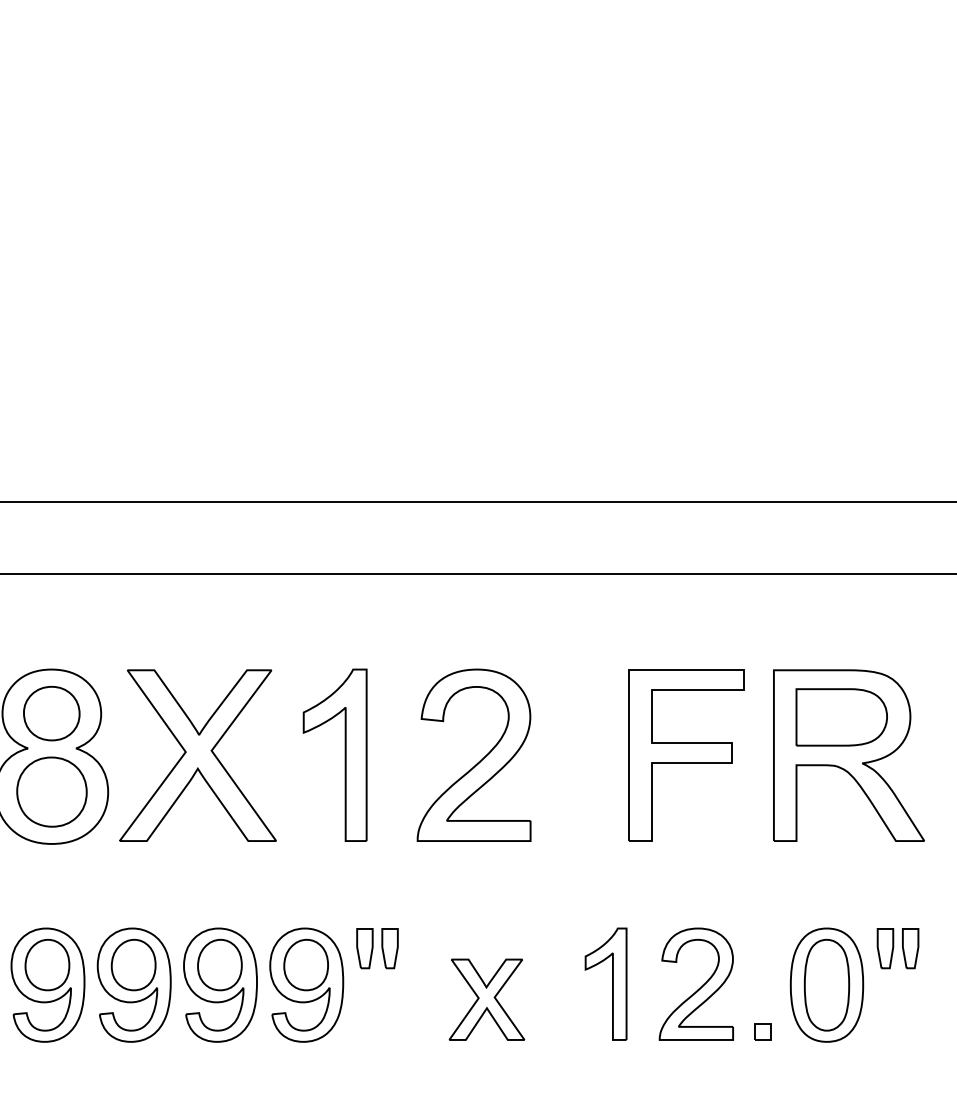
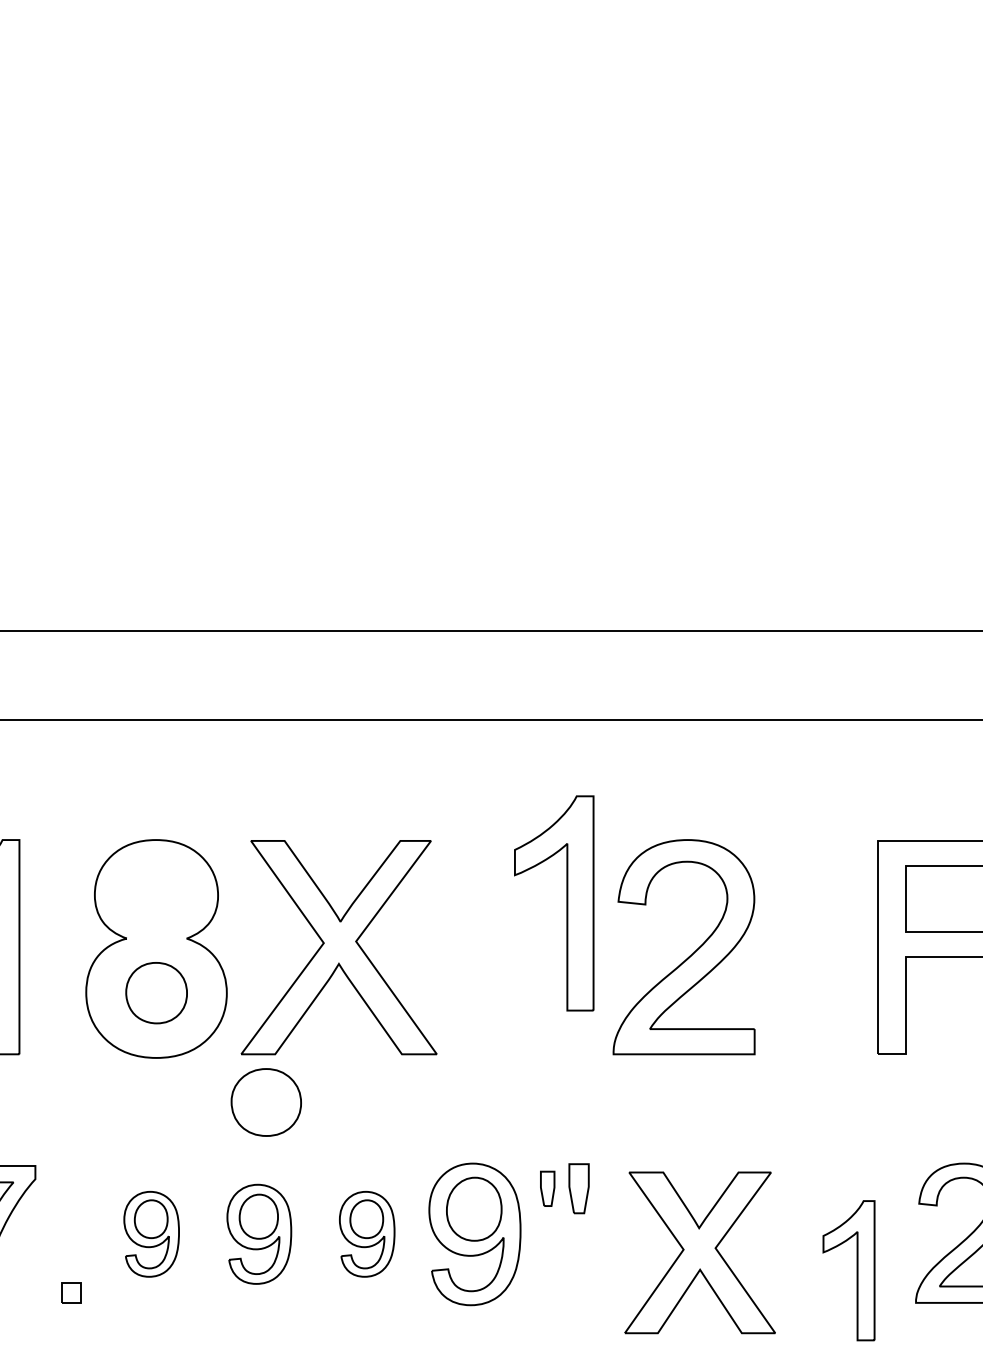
part: (51, 713) -> (265, 1102), moved
part: (344, 754) -> (565, 902), moved
part: (51, 791) -> (156, 992), size x0.7
part: (364, 948) -> (547, 1188), size x0.7
part: (612, 983) -> (857, 1269), moved
part: (47, 984) -> (151, 1233), size x0.6
part: (133, 984) -> (258, 1233), size x0.7
part: (220, 984) -> (367, 1233), size x0.6
part: (486, 999) -> (699, 1252), size x1.6

